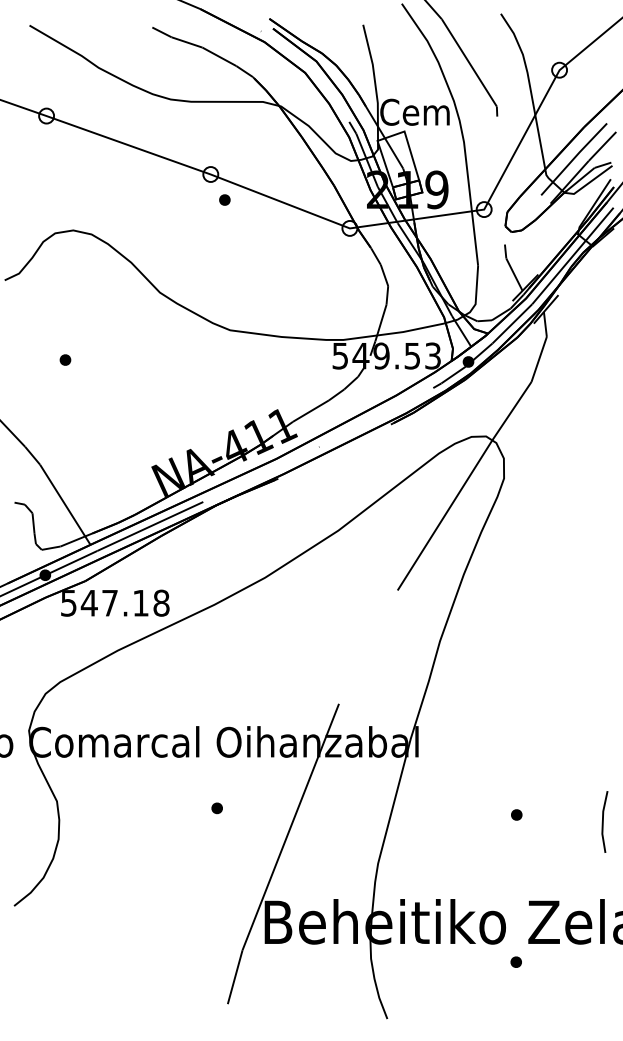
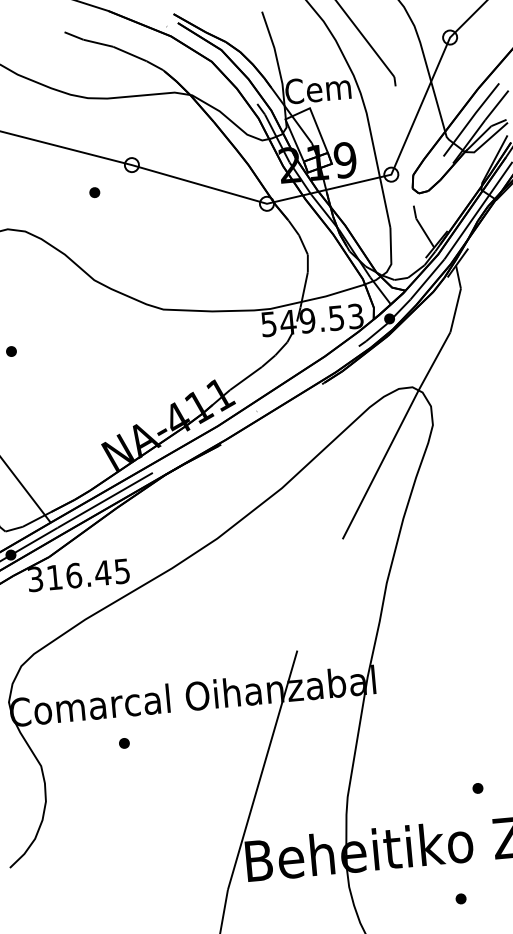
part: (224, 199) -> (94, 192), moved
text: (115, 602) -> (79, 574), 547.18 -> 316.45
part: (216, 808) -> (123, 743), moved
part: (516, 814) -> (477, 787), moved
part: (515, 961) -> (460, 898), moved

